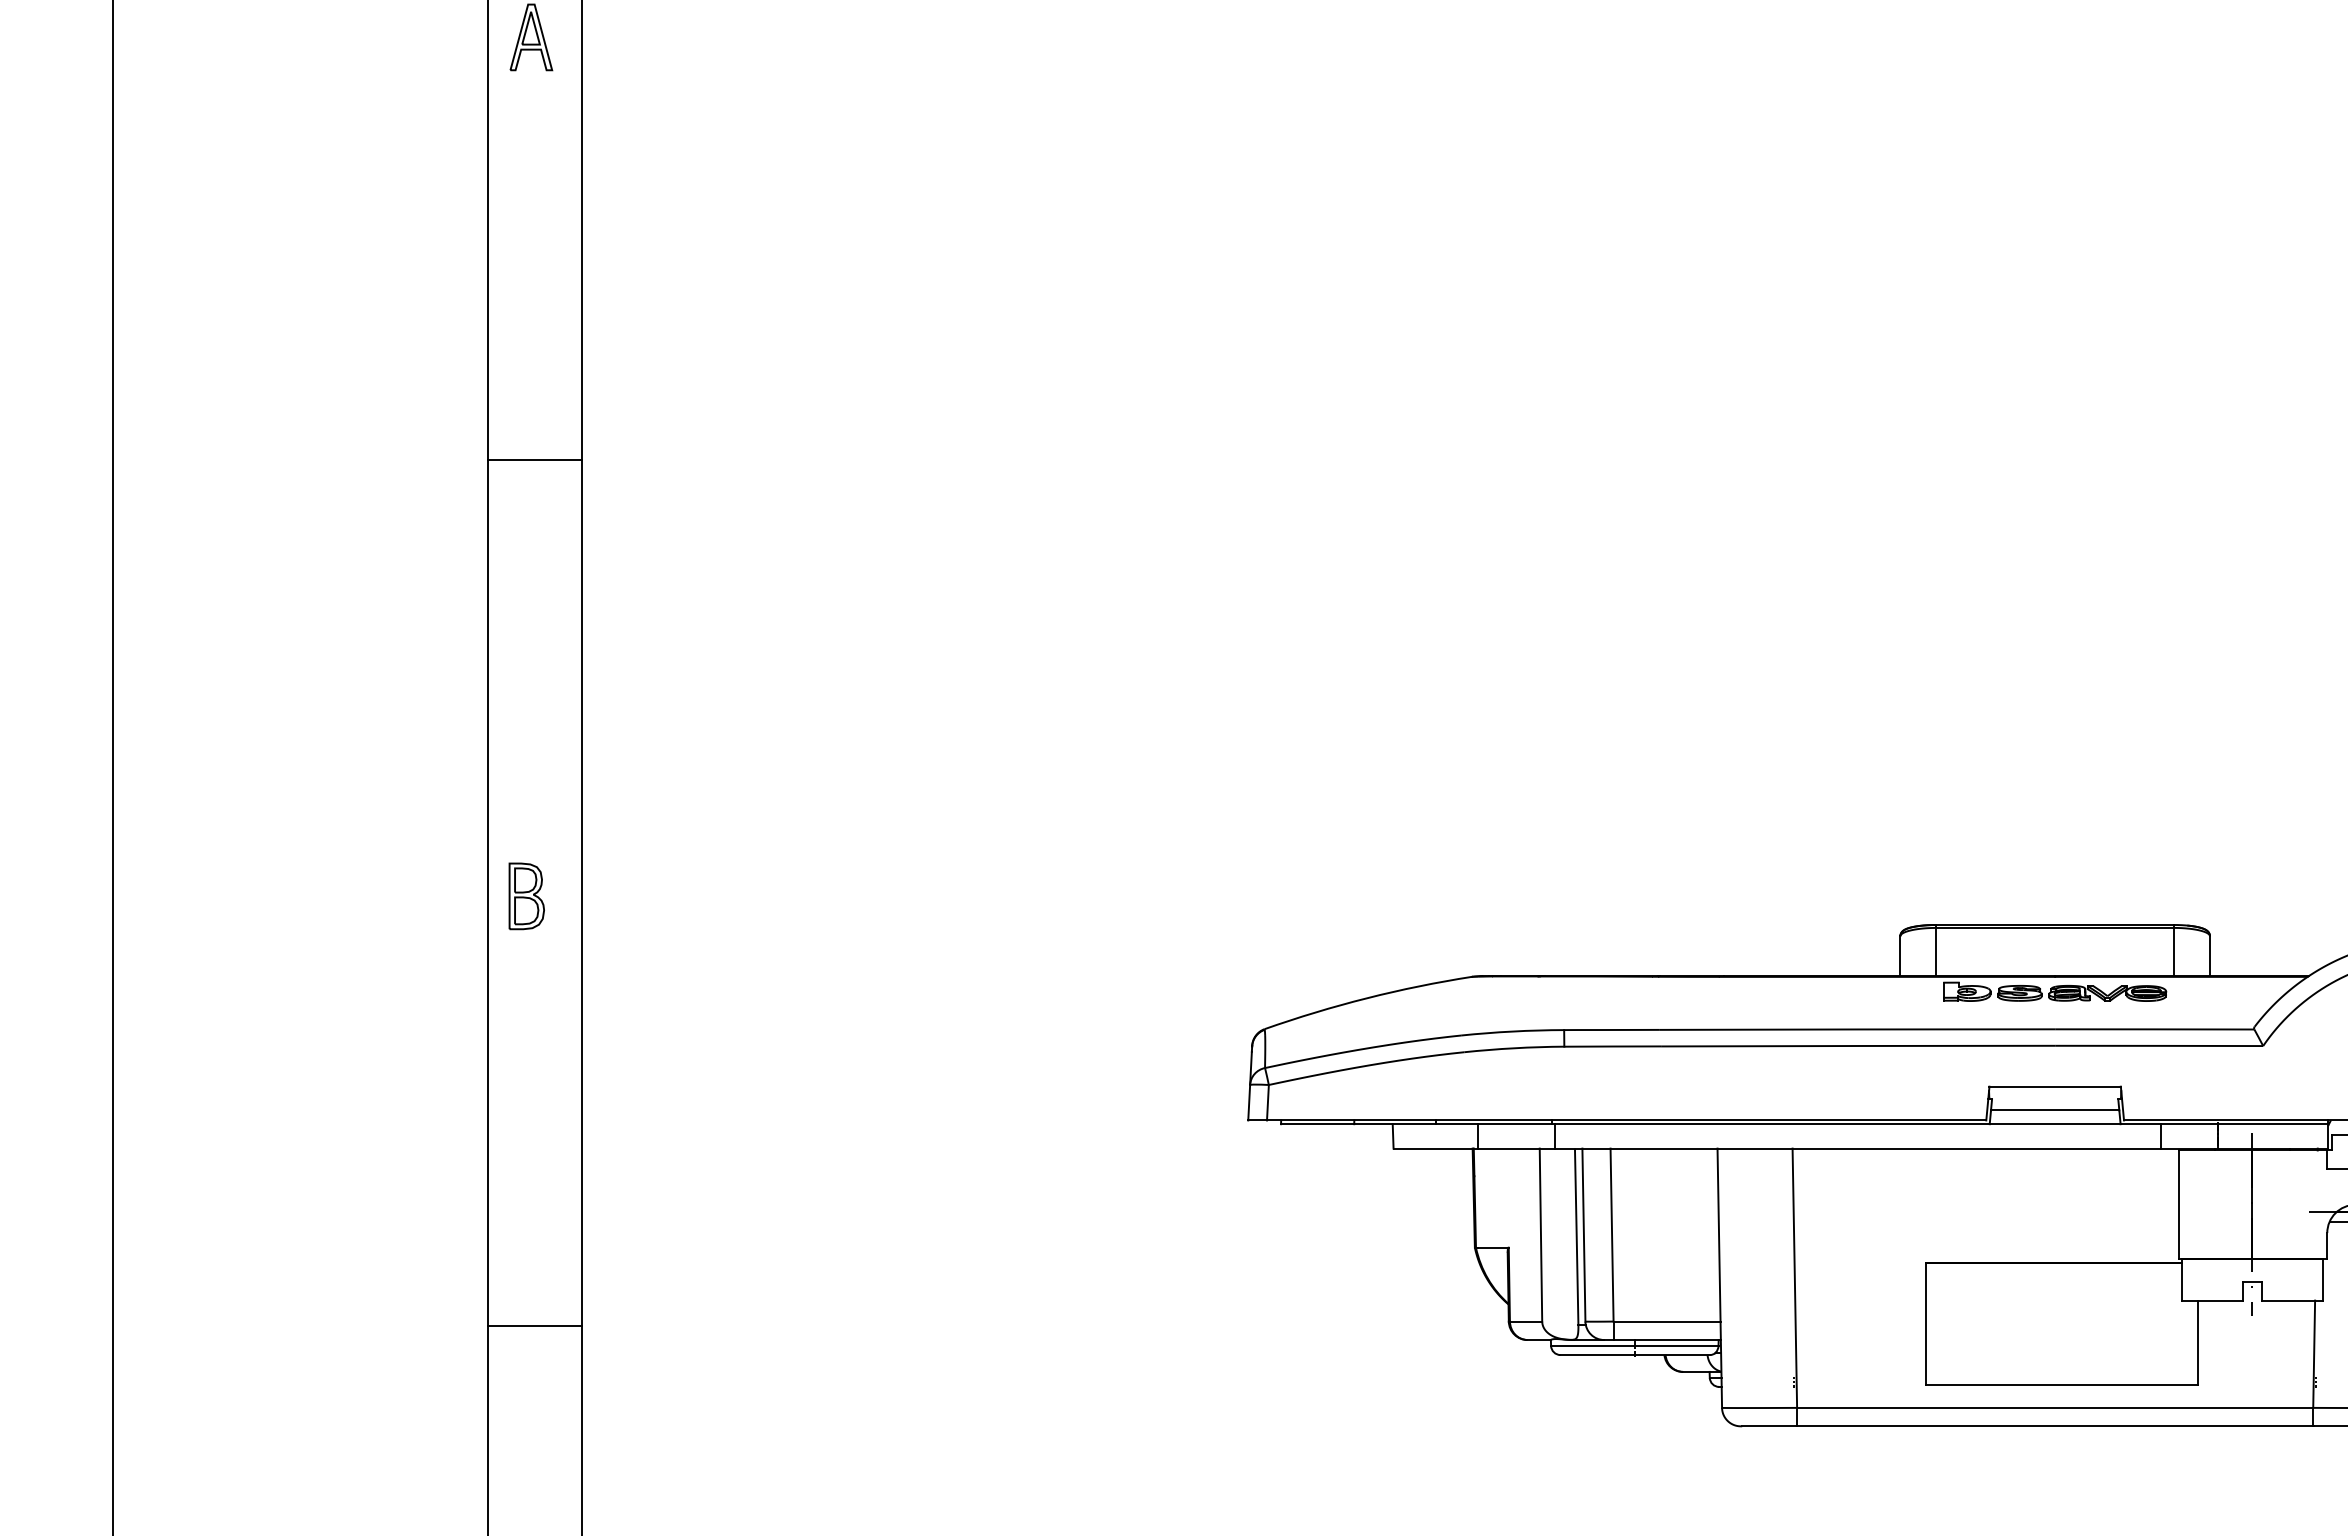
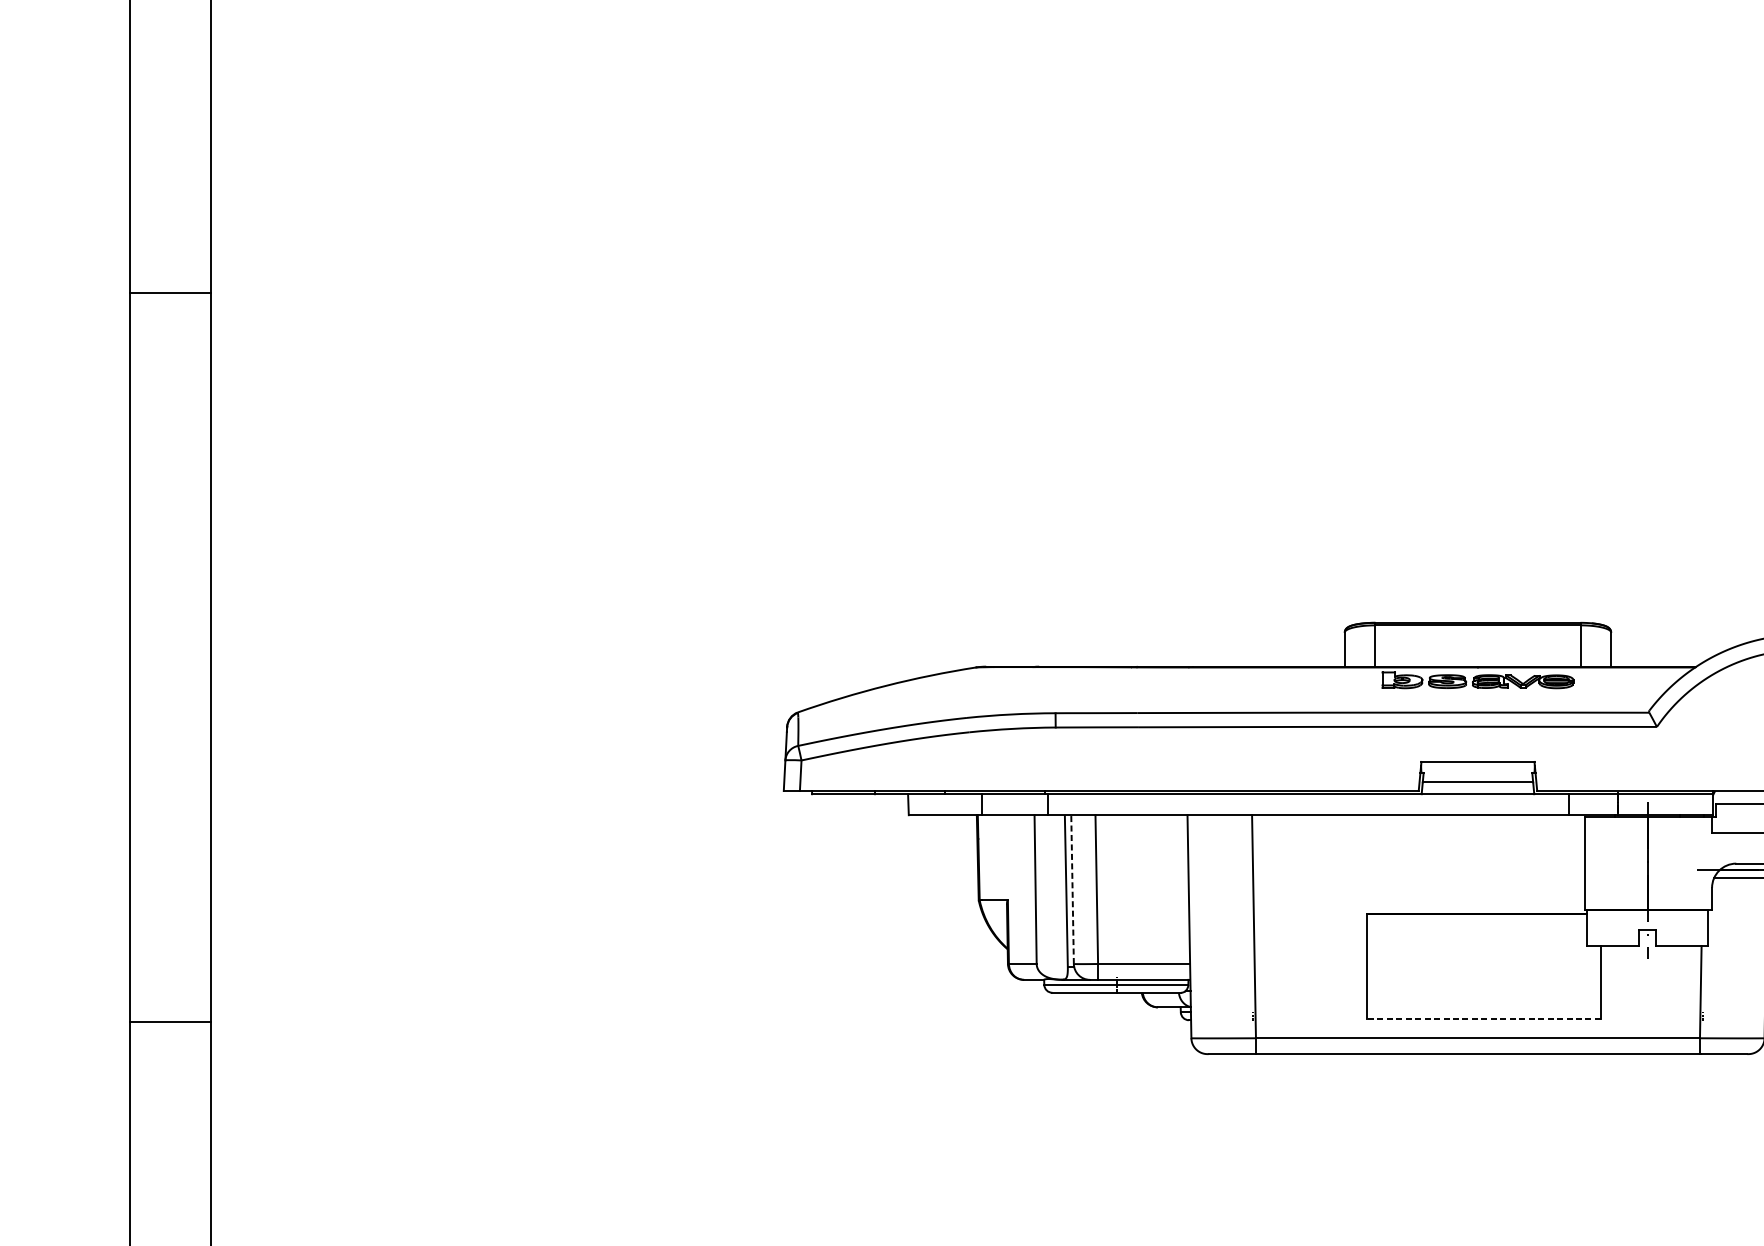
line: (535, 460) -> (170, 293), moved
part: (526, 896) -> (162, 598), removed
line: (1583, 1235) -> (1072, 889), solid -> dashed
line: (535, 1326) -> (170, 1022), moved
line: (2061, 1384) -> (1483, 1018), solid -> dashed

